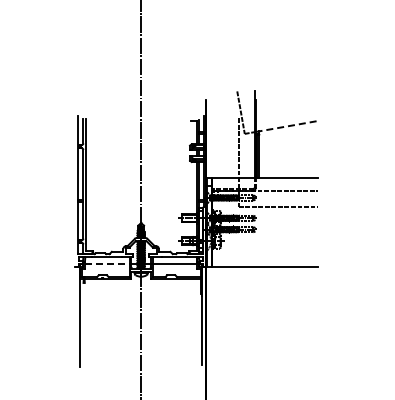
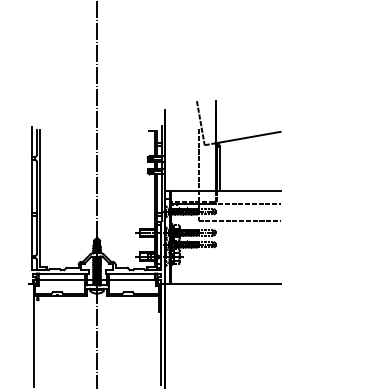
line: (286, 126) -> (248, 137), dashed -> solid
line: (107, 263) -> (62, 279), dashed -> solid

